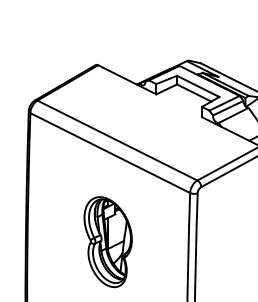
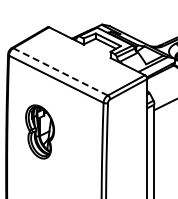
line: (117, 139) -> (60, 71), solid -> dashed
part: (107, 241) -> (39, 131), moved

